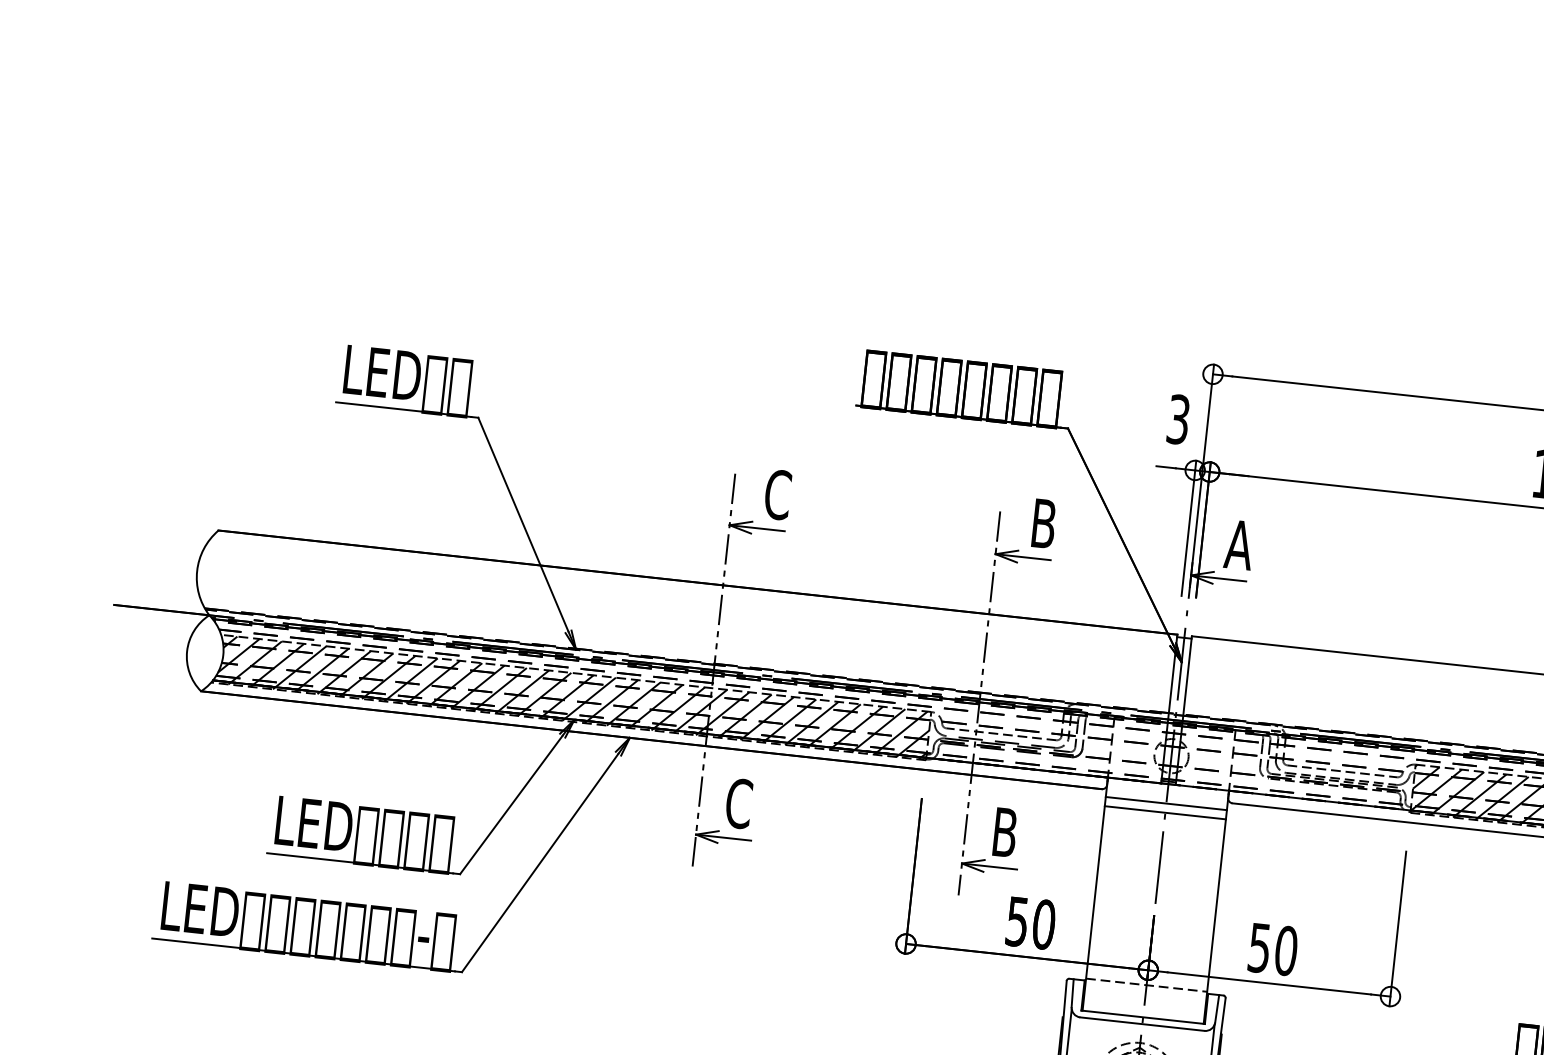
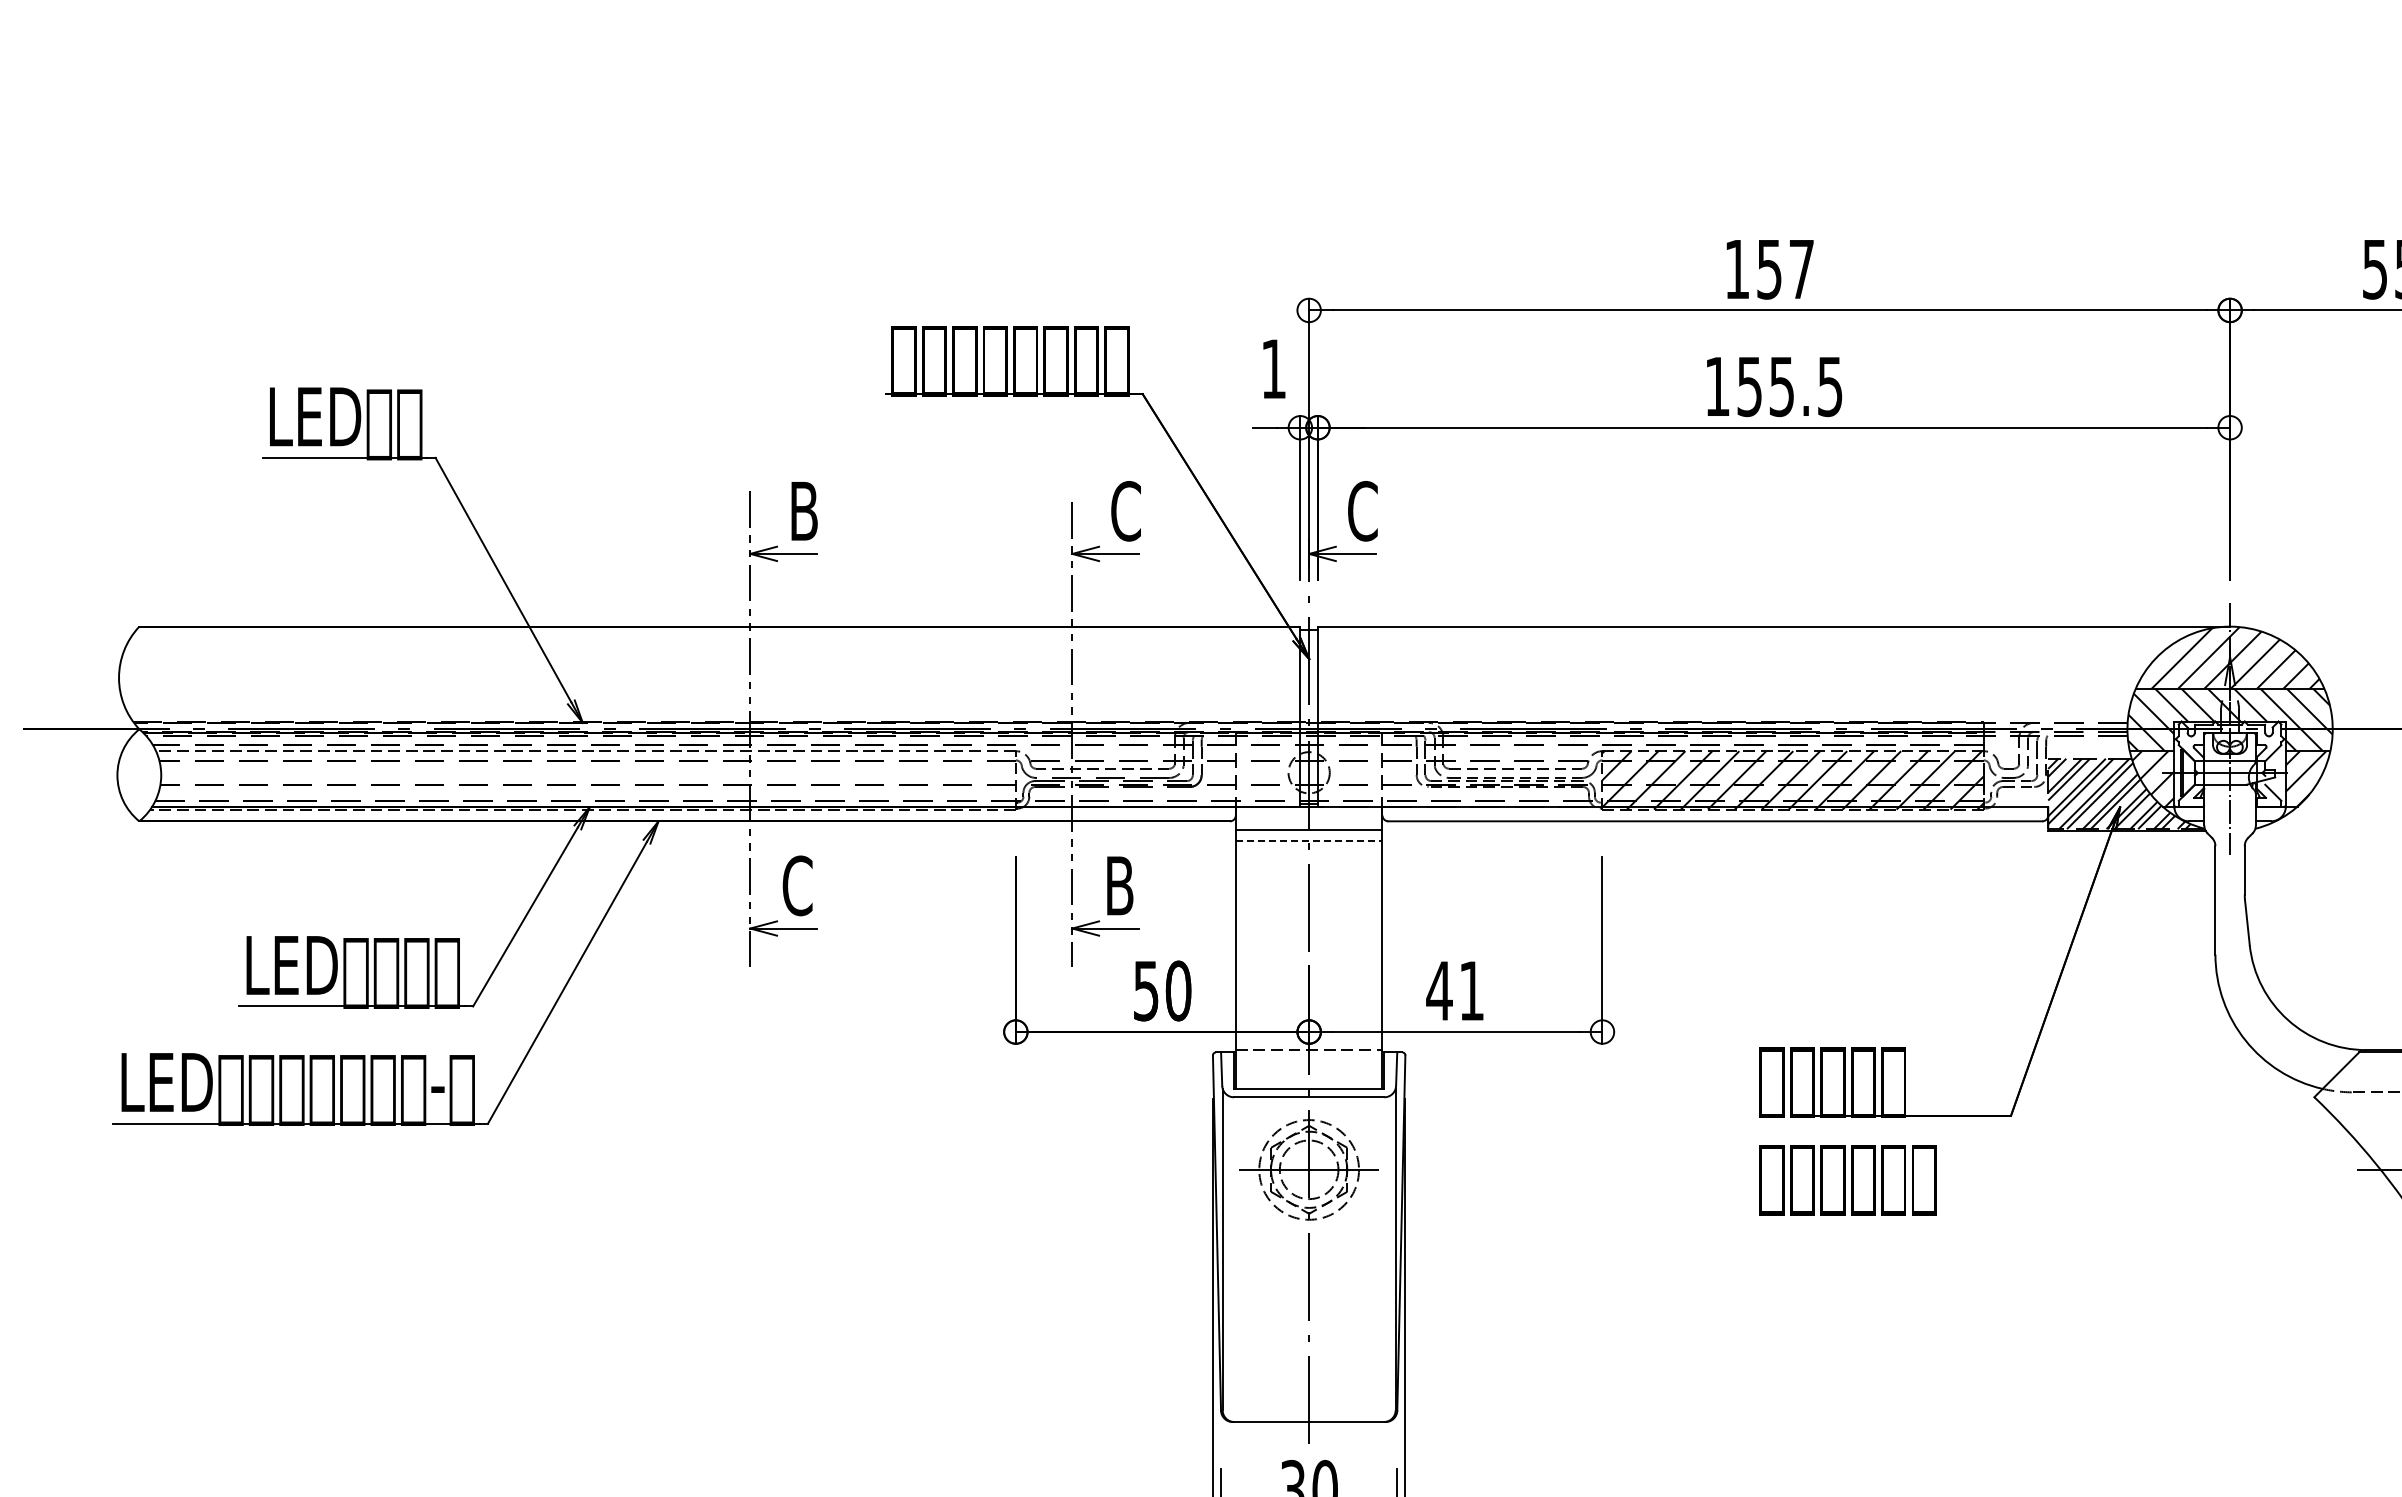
text: (1178, 419) -> (1273, 368), 3 -> 1
text: (777, 494) -> (803, 510), C -> B
text: (1043, 523) -> (1125, 511), B -> C
text: (1239, 545) -> (1362, 511), A -> C
hatch: (574, 697) -> (586, 780), removed
line: (1165, 812) -> (1309, 841), solid -> dashed
text: (1272, 949) -> (1455, 990), 50 -> 41

